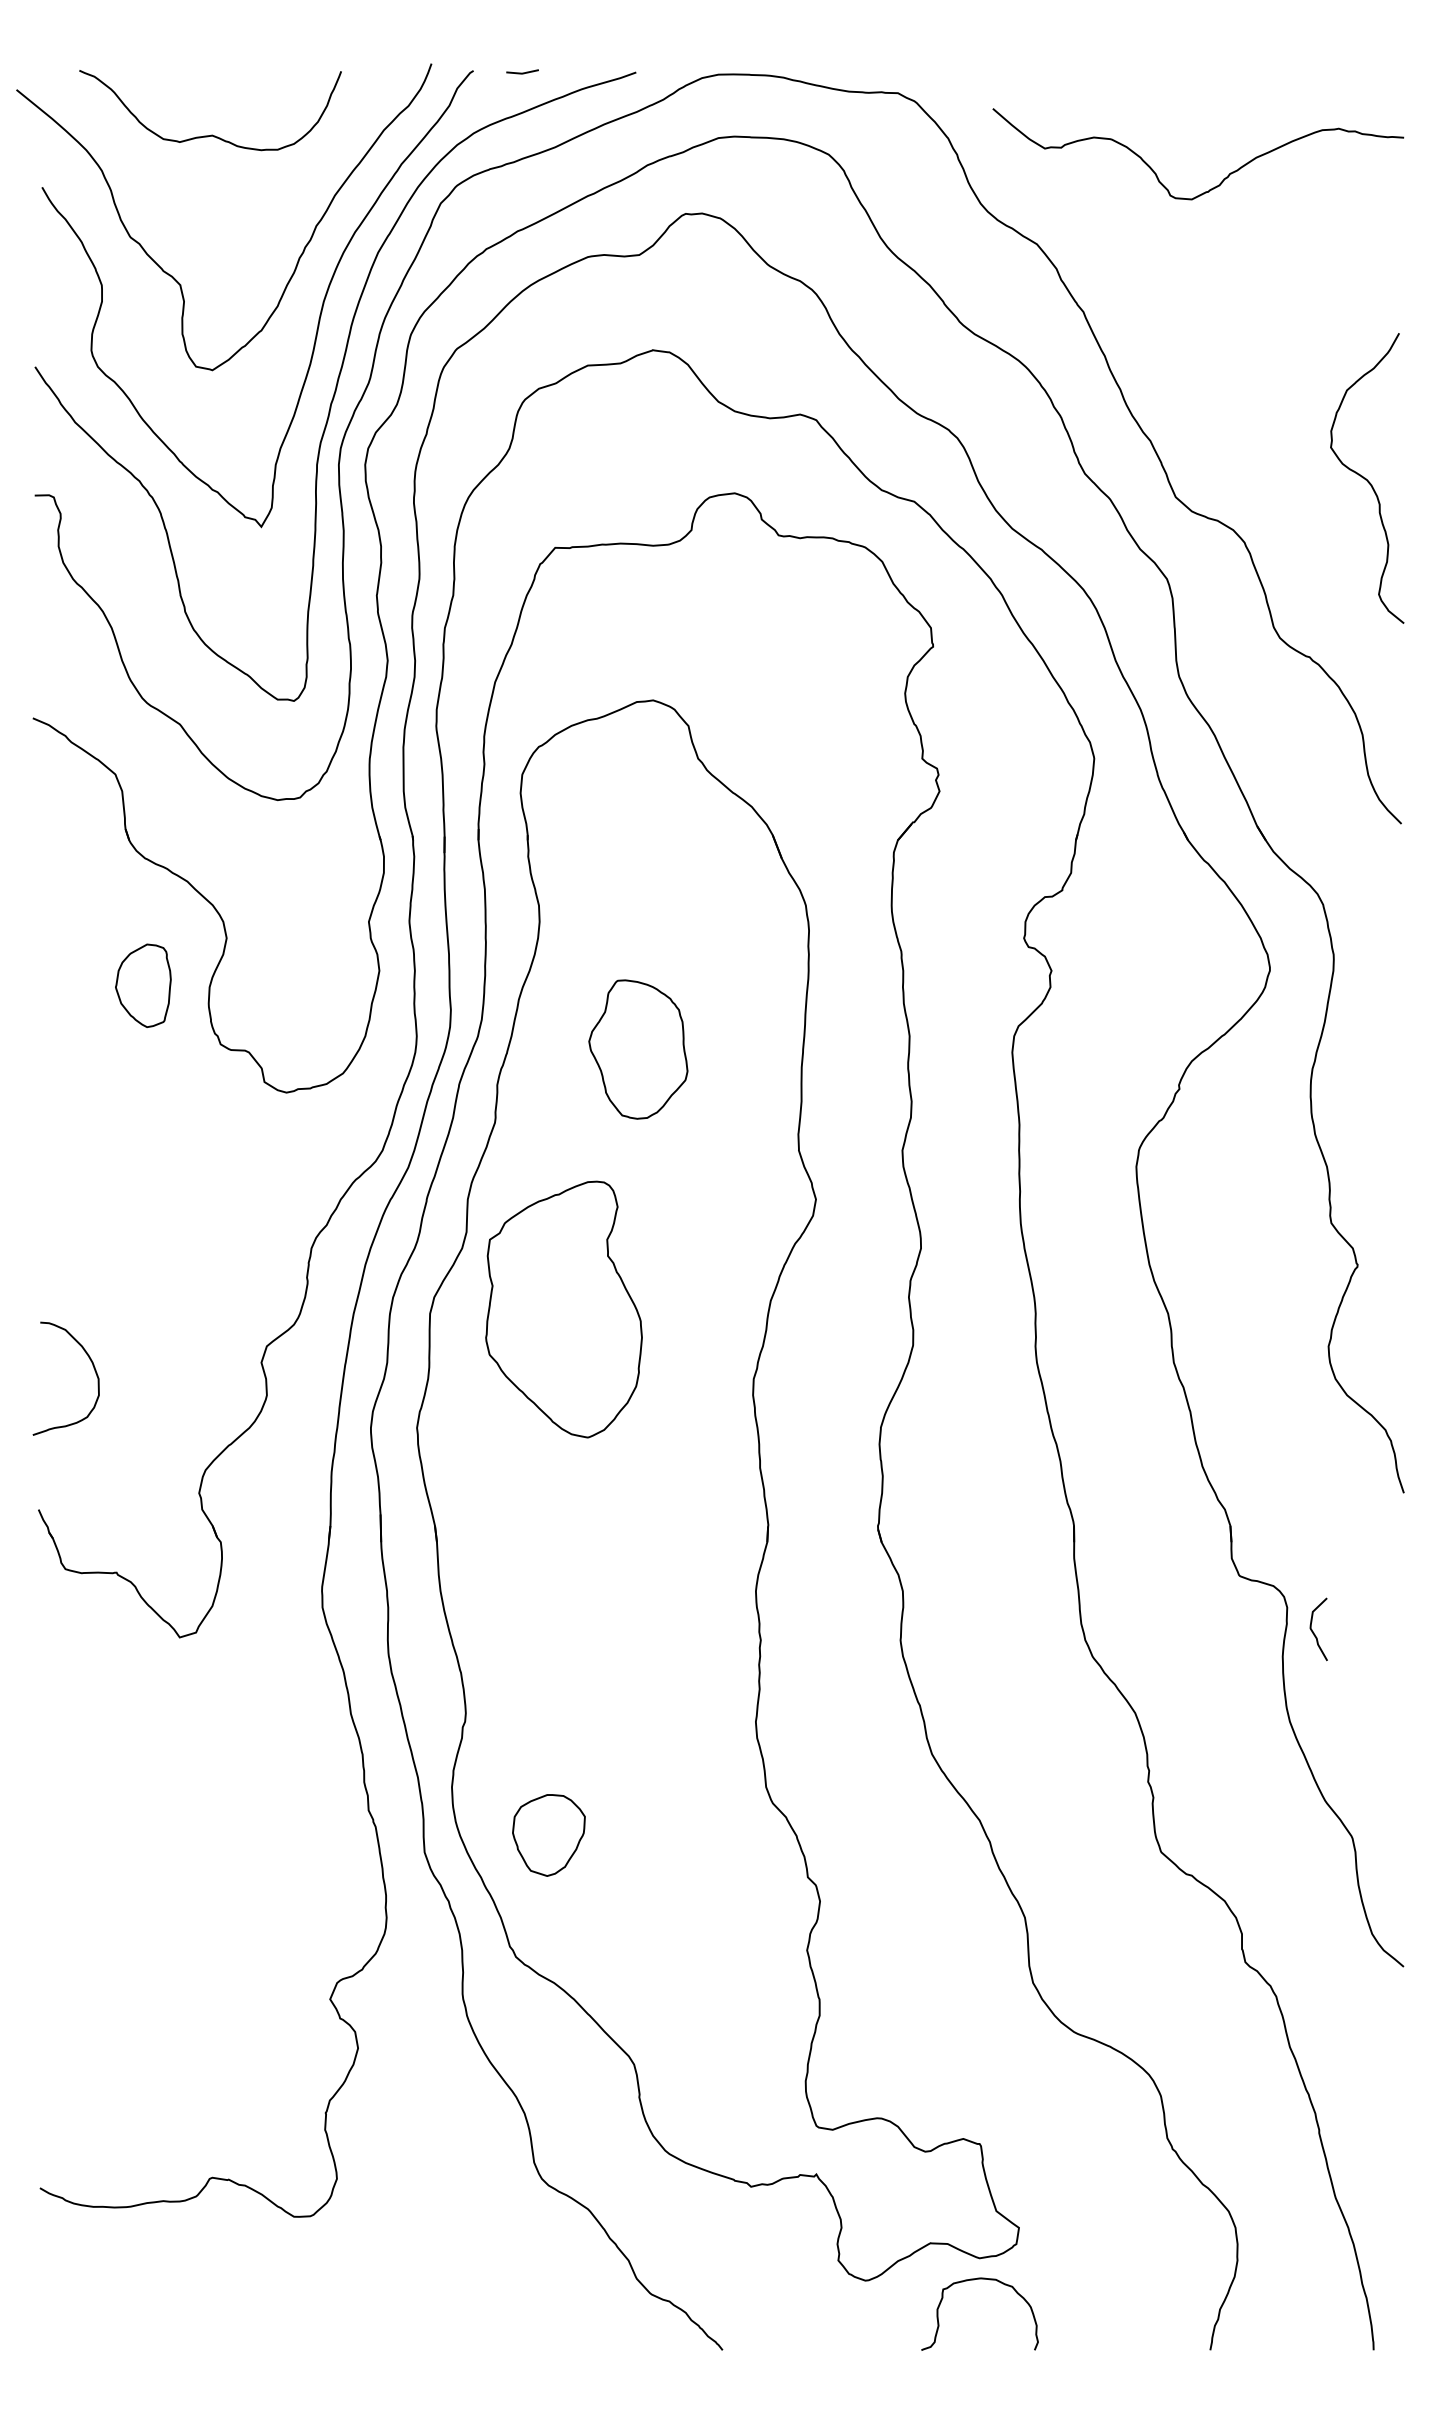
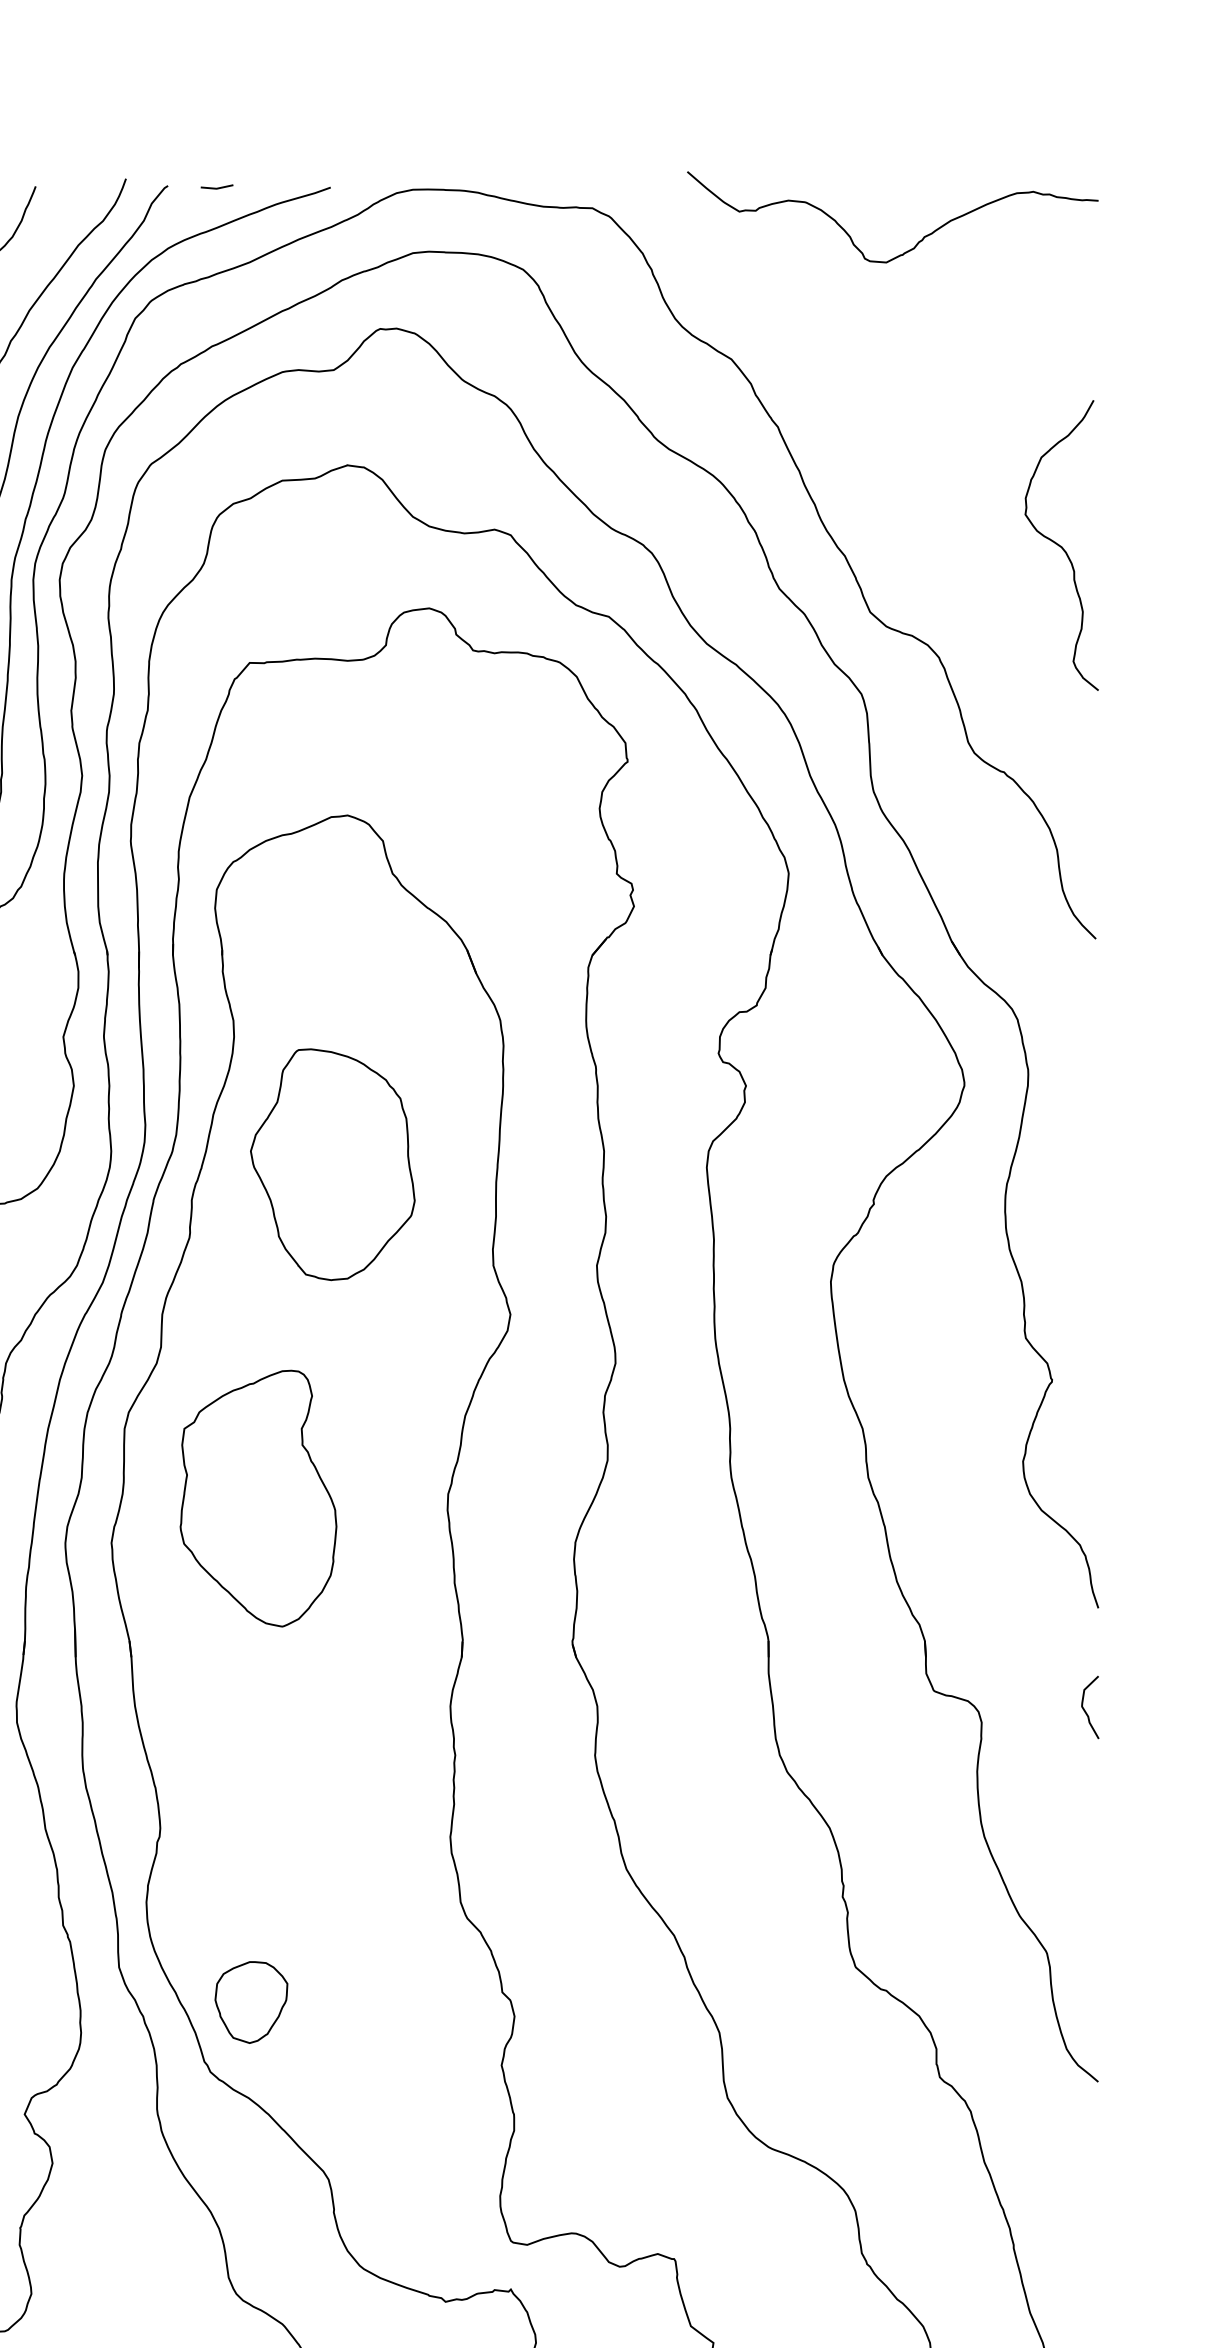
curve: (1223, 178) -> (917, 241), moved
curve: (1366, 478) -> (1060, 545), moved
part: (638, 1049) -> (332, 1164), size x1.67
part: (563, 1309) -> (257, 1498), moved
curve: (1314, 1632) -> (1085, 1710), moved
part: (548, 1835) -> (250, 2002), moved

